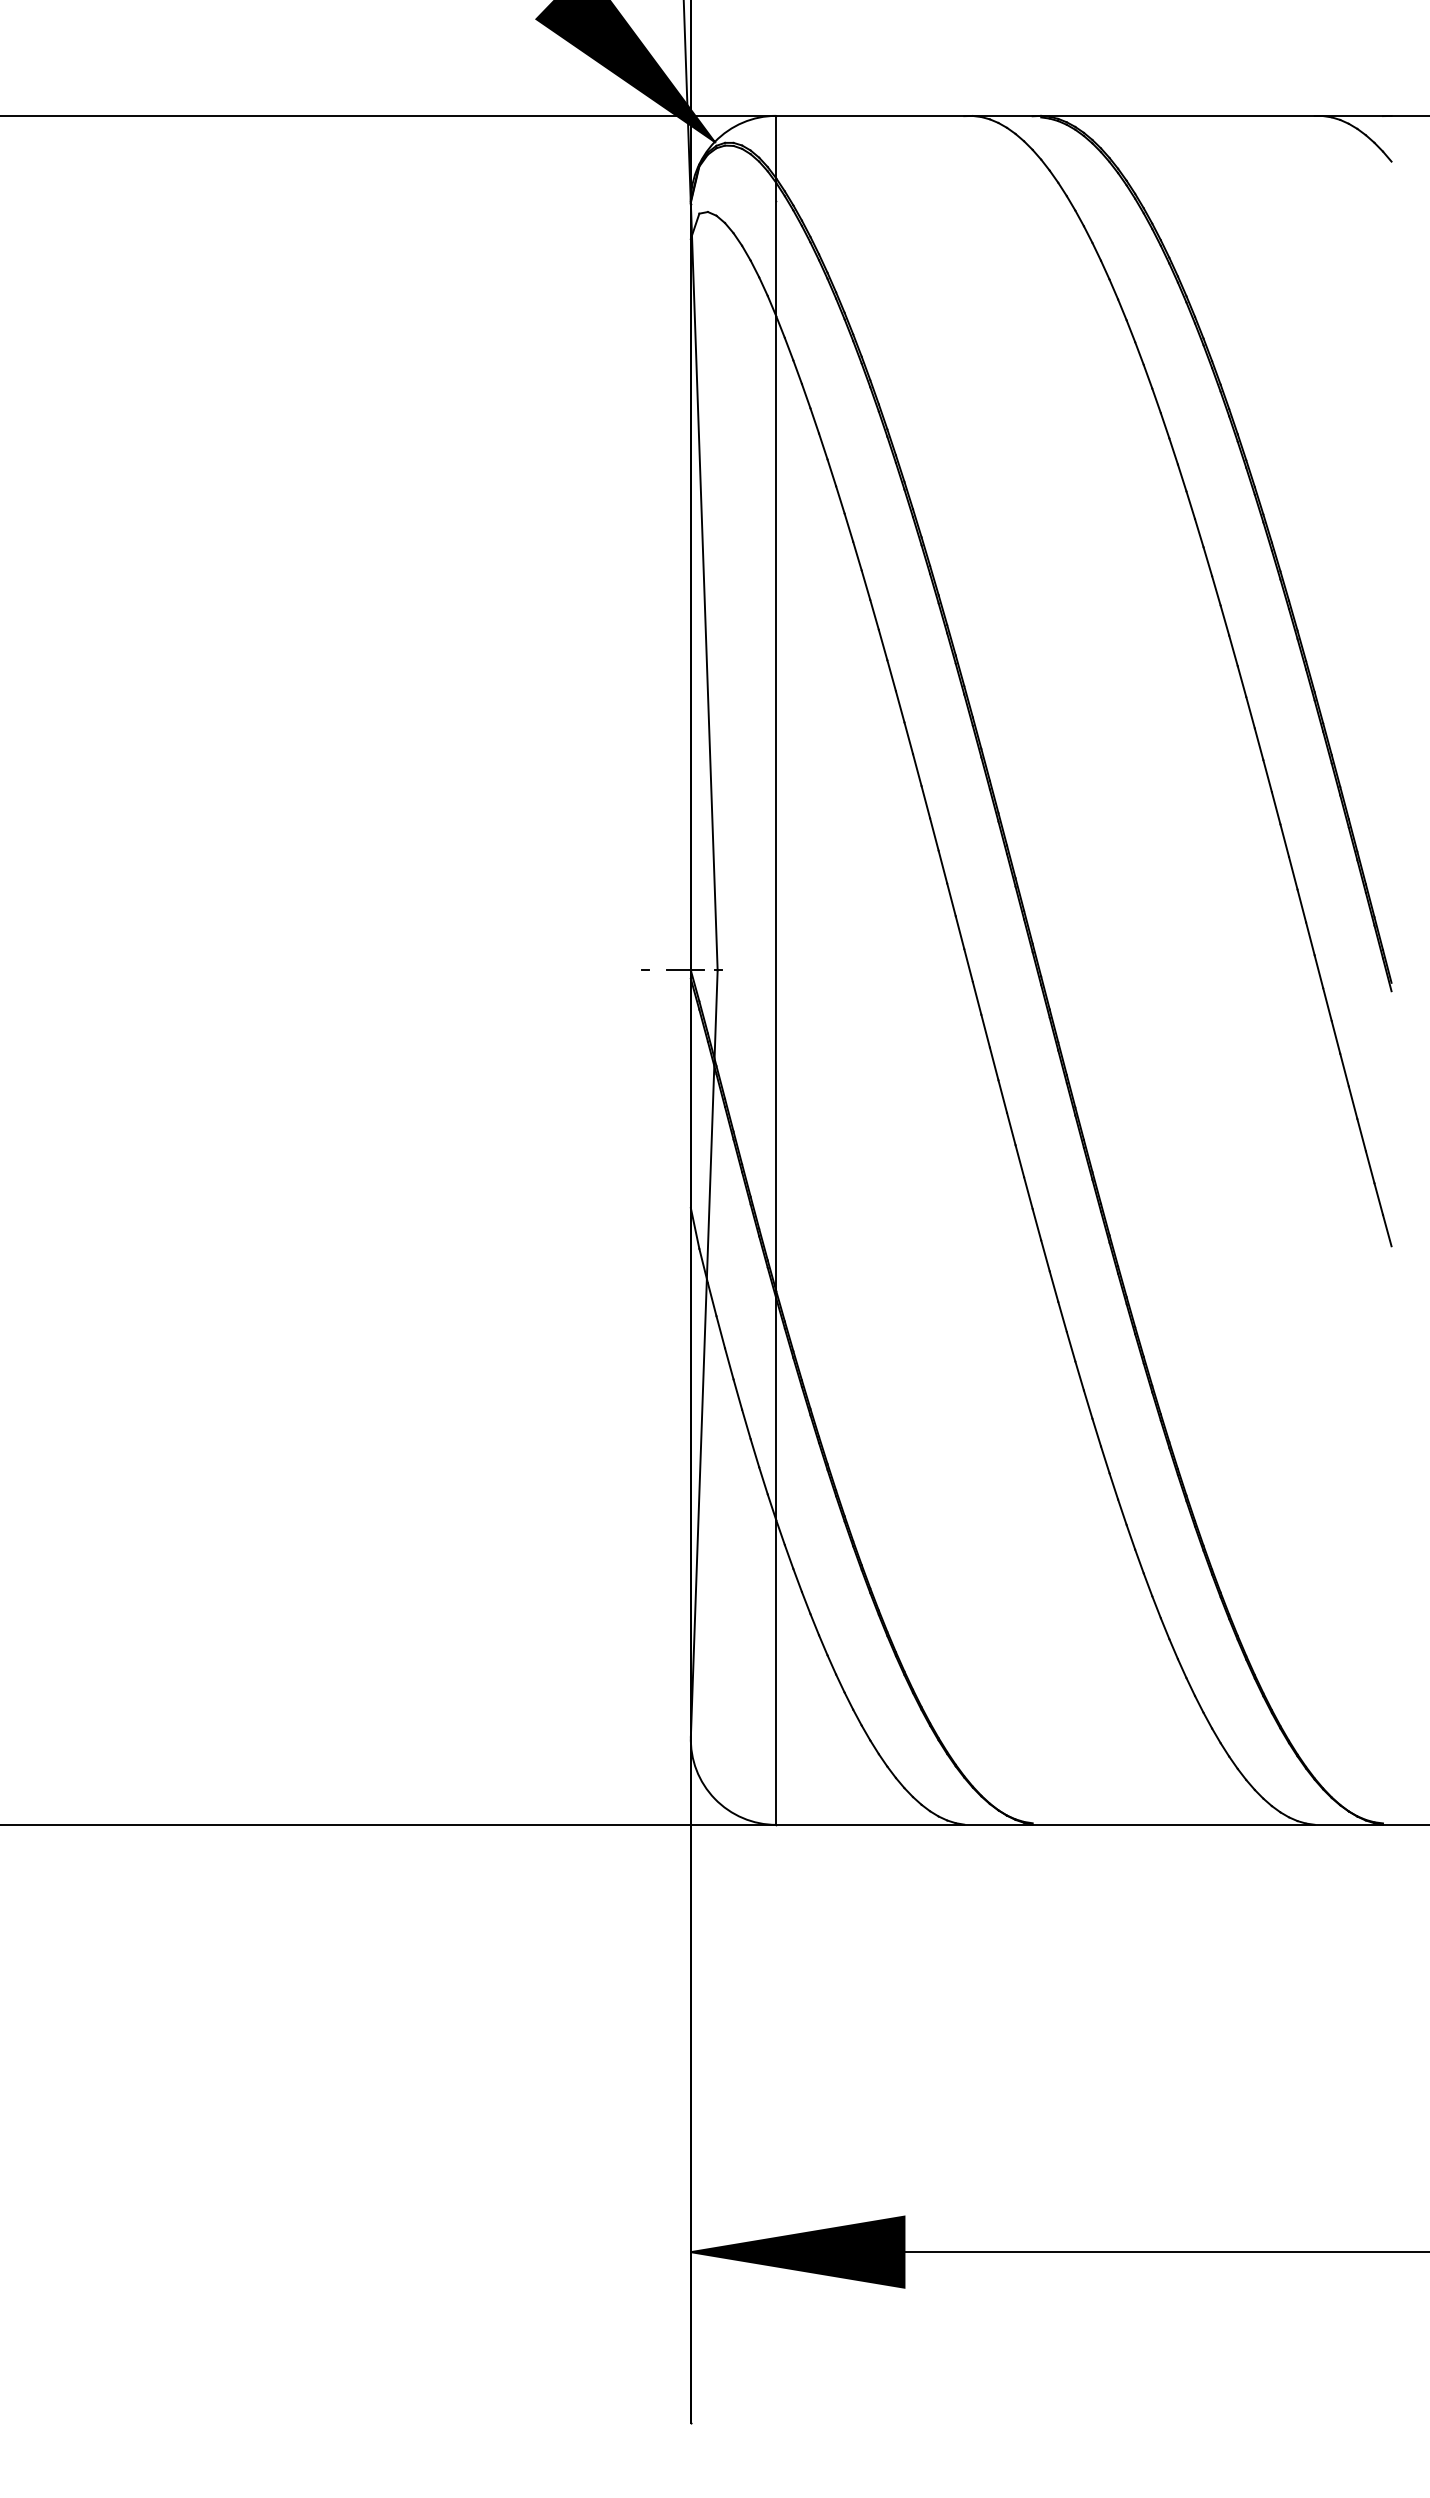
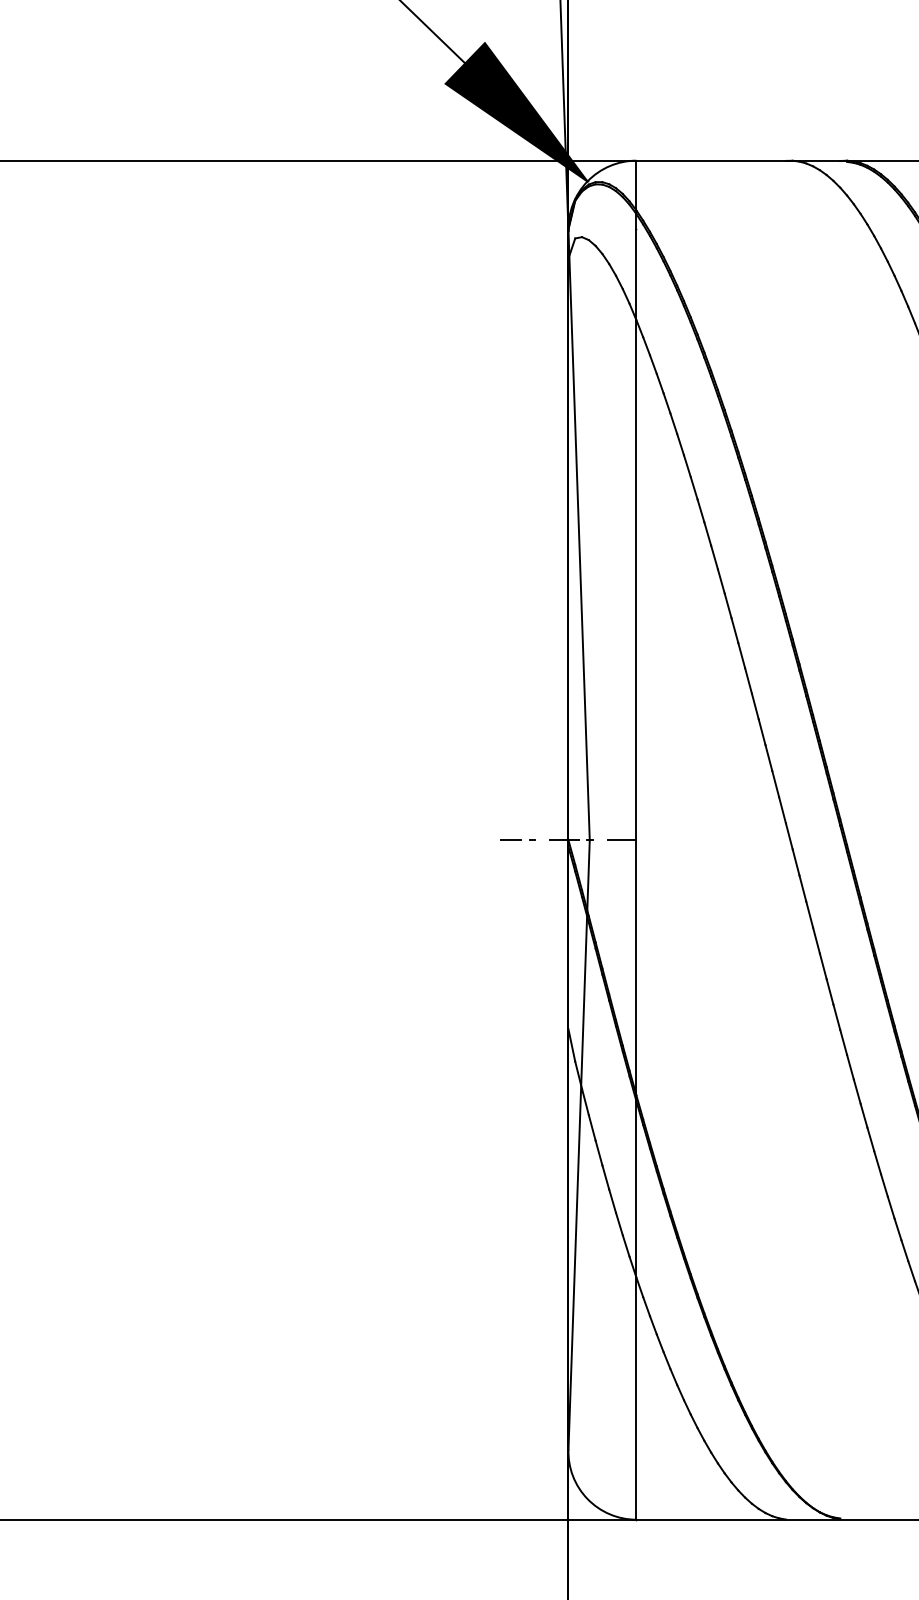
line: (618, 970) -> (510, 840), added
line: (757, 970) -> (621, 840), added

